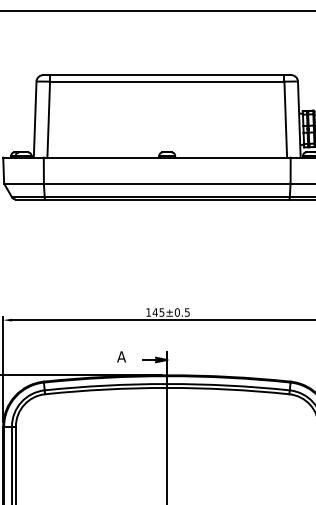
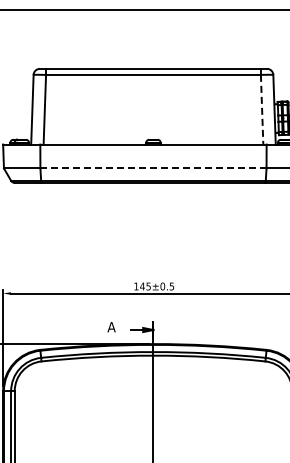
line: (286, 119) -> (262, 109), solid -> dashed
line: (166, 183) -> (152, 168), solid -> dashed

